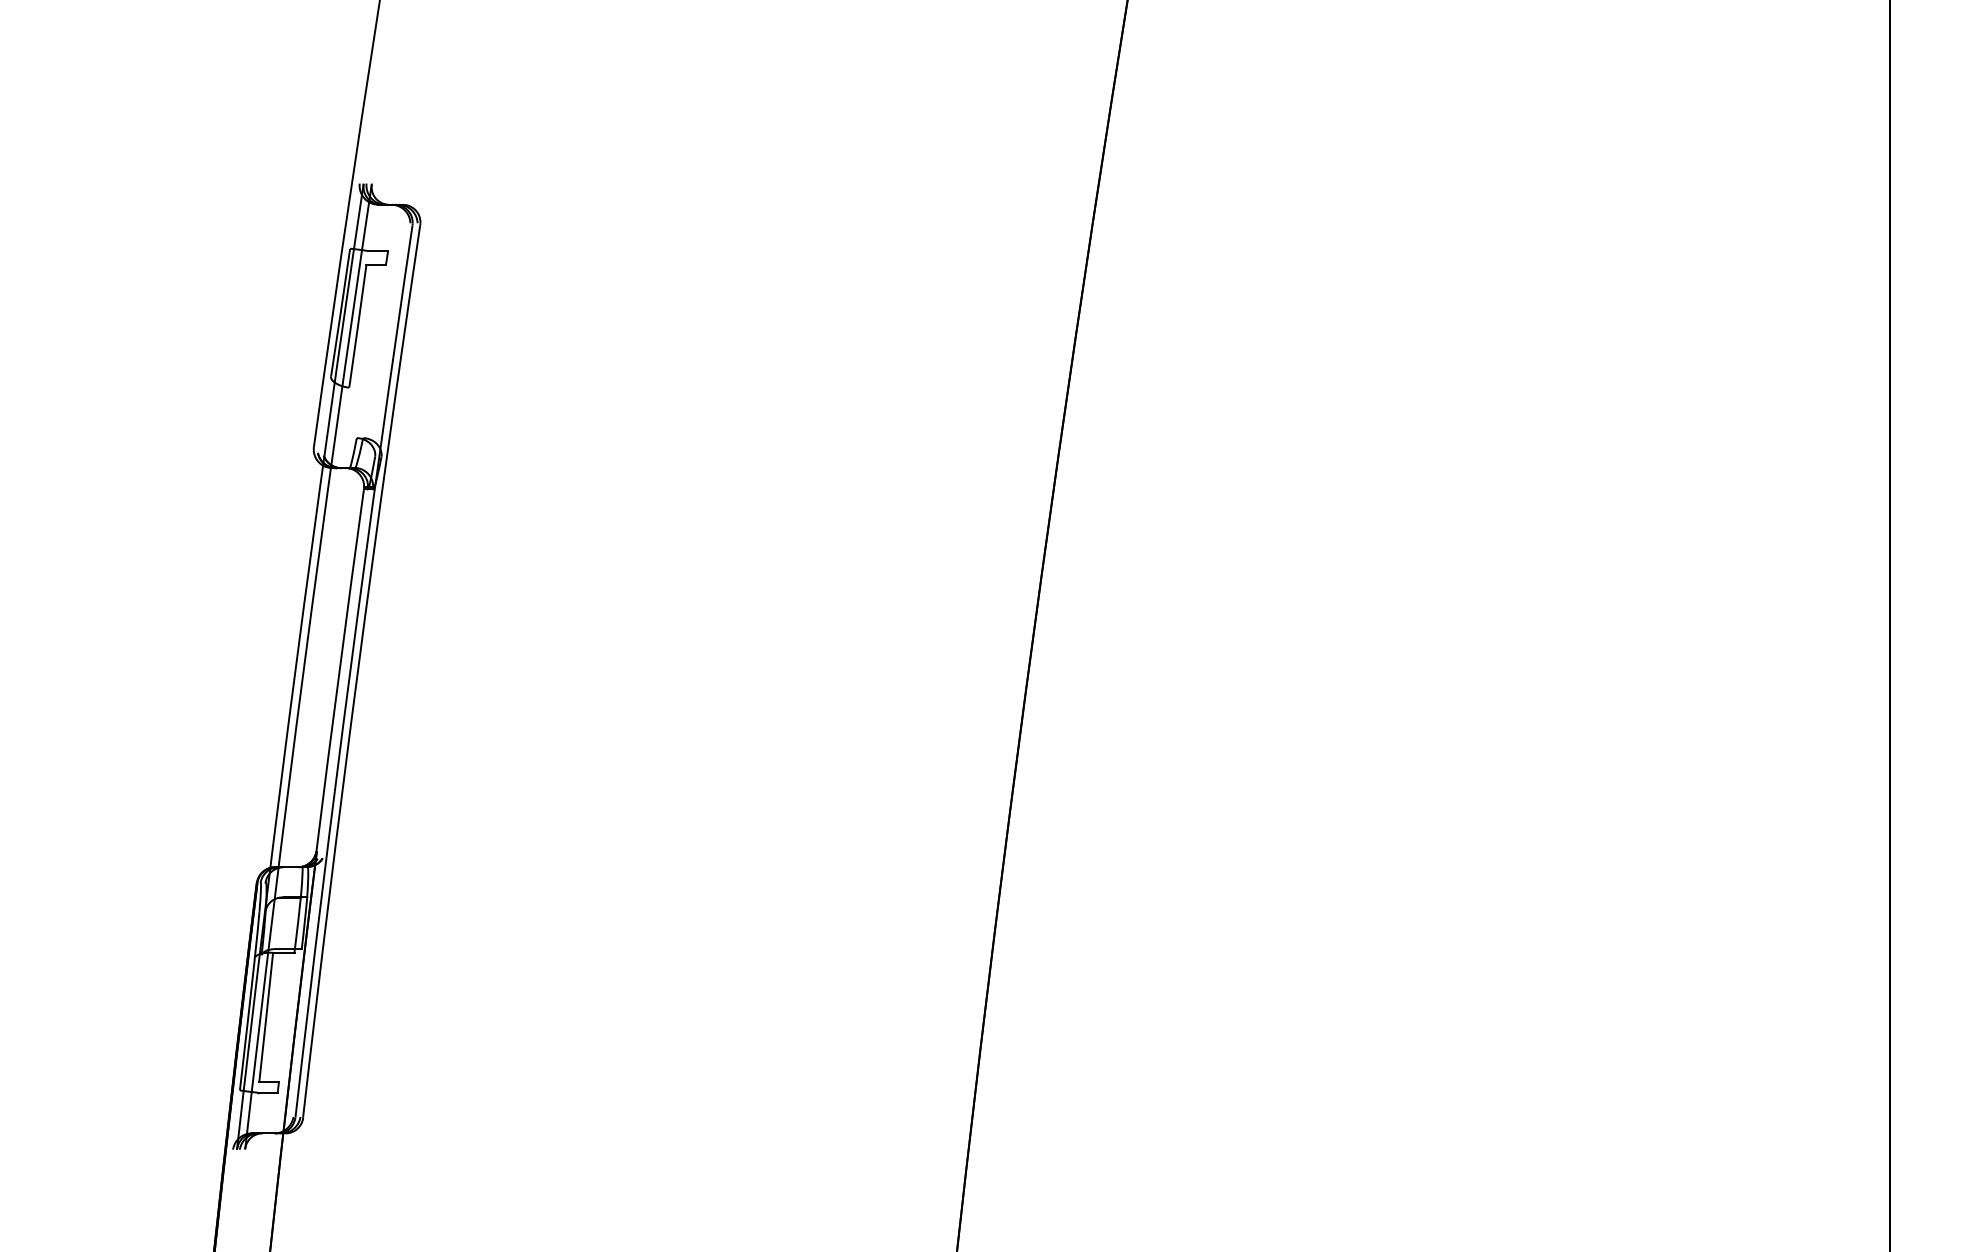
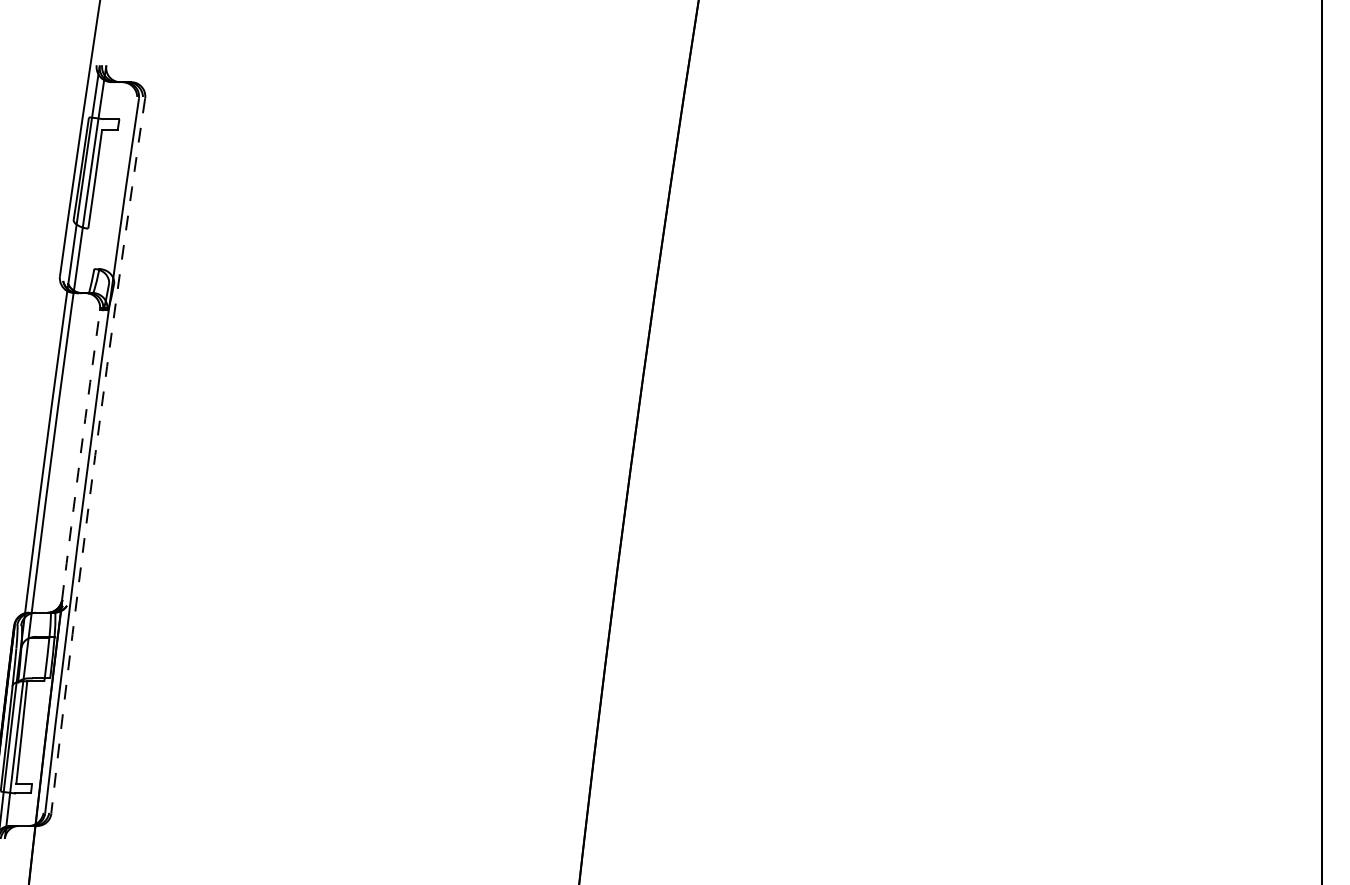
arc: (339, 669) -> (80, 454), solid -> dashed
arc: (357, 671) -> (94, 456), solid -> dashed

